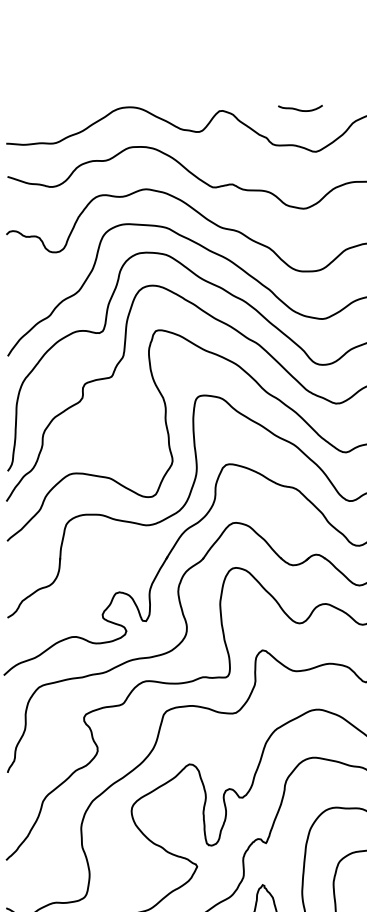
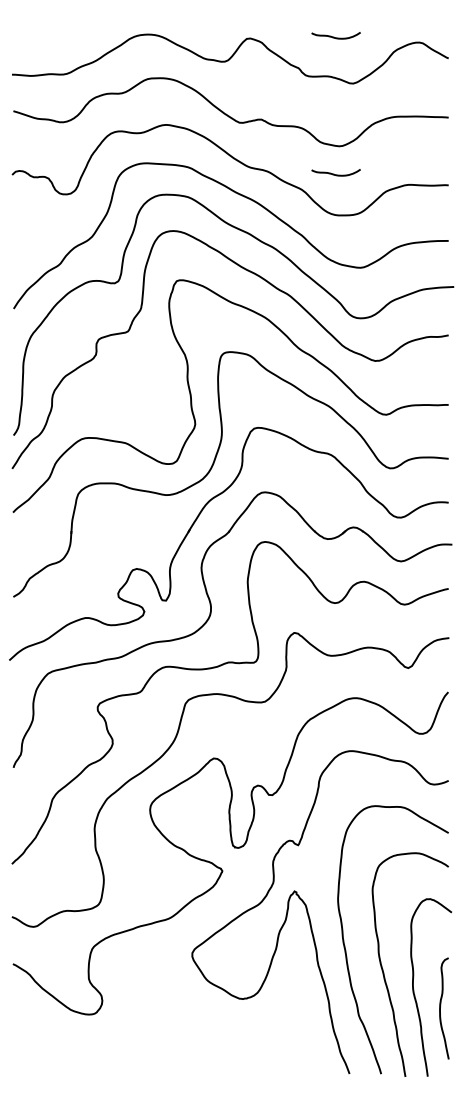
curve: (298, 233) -> (334, 173), added

